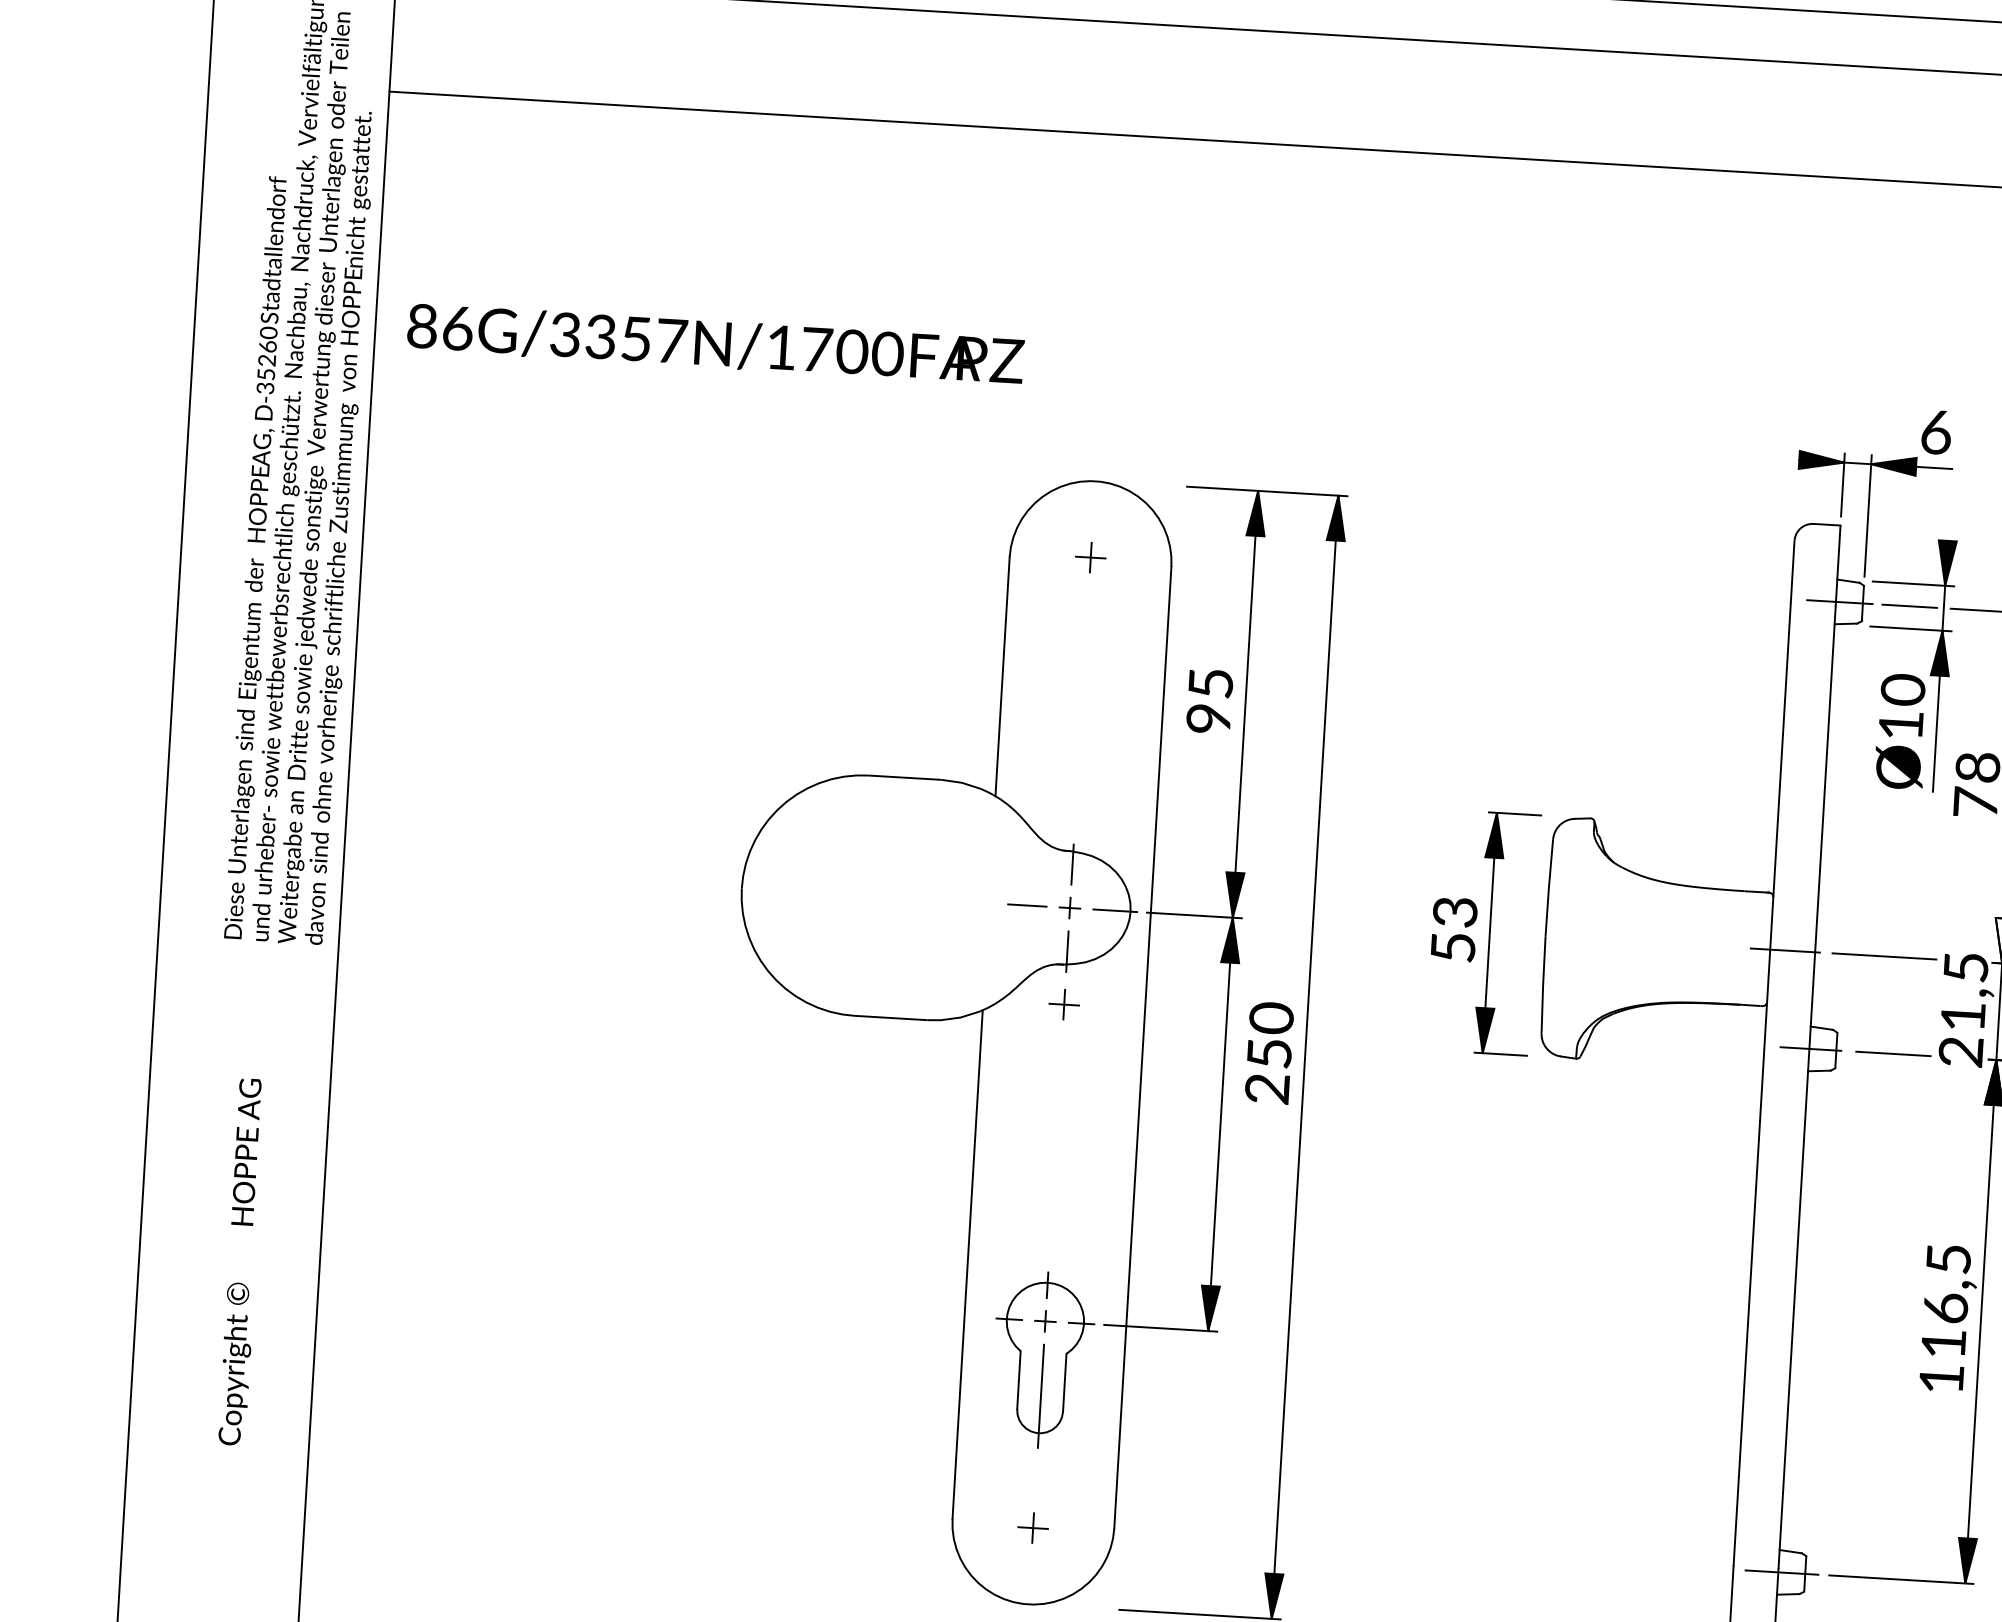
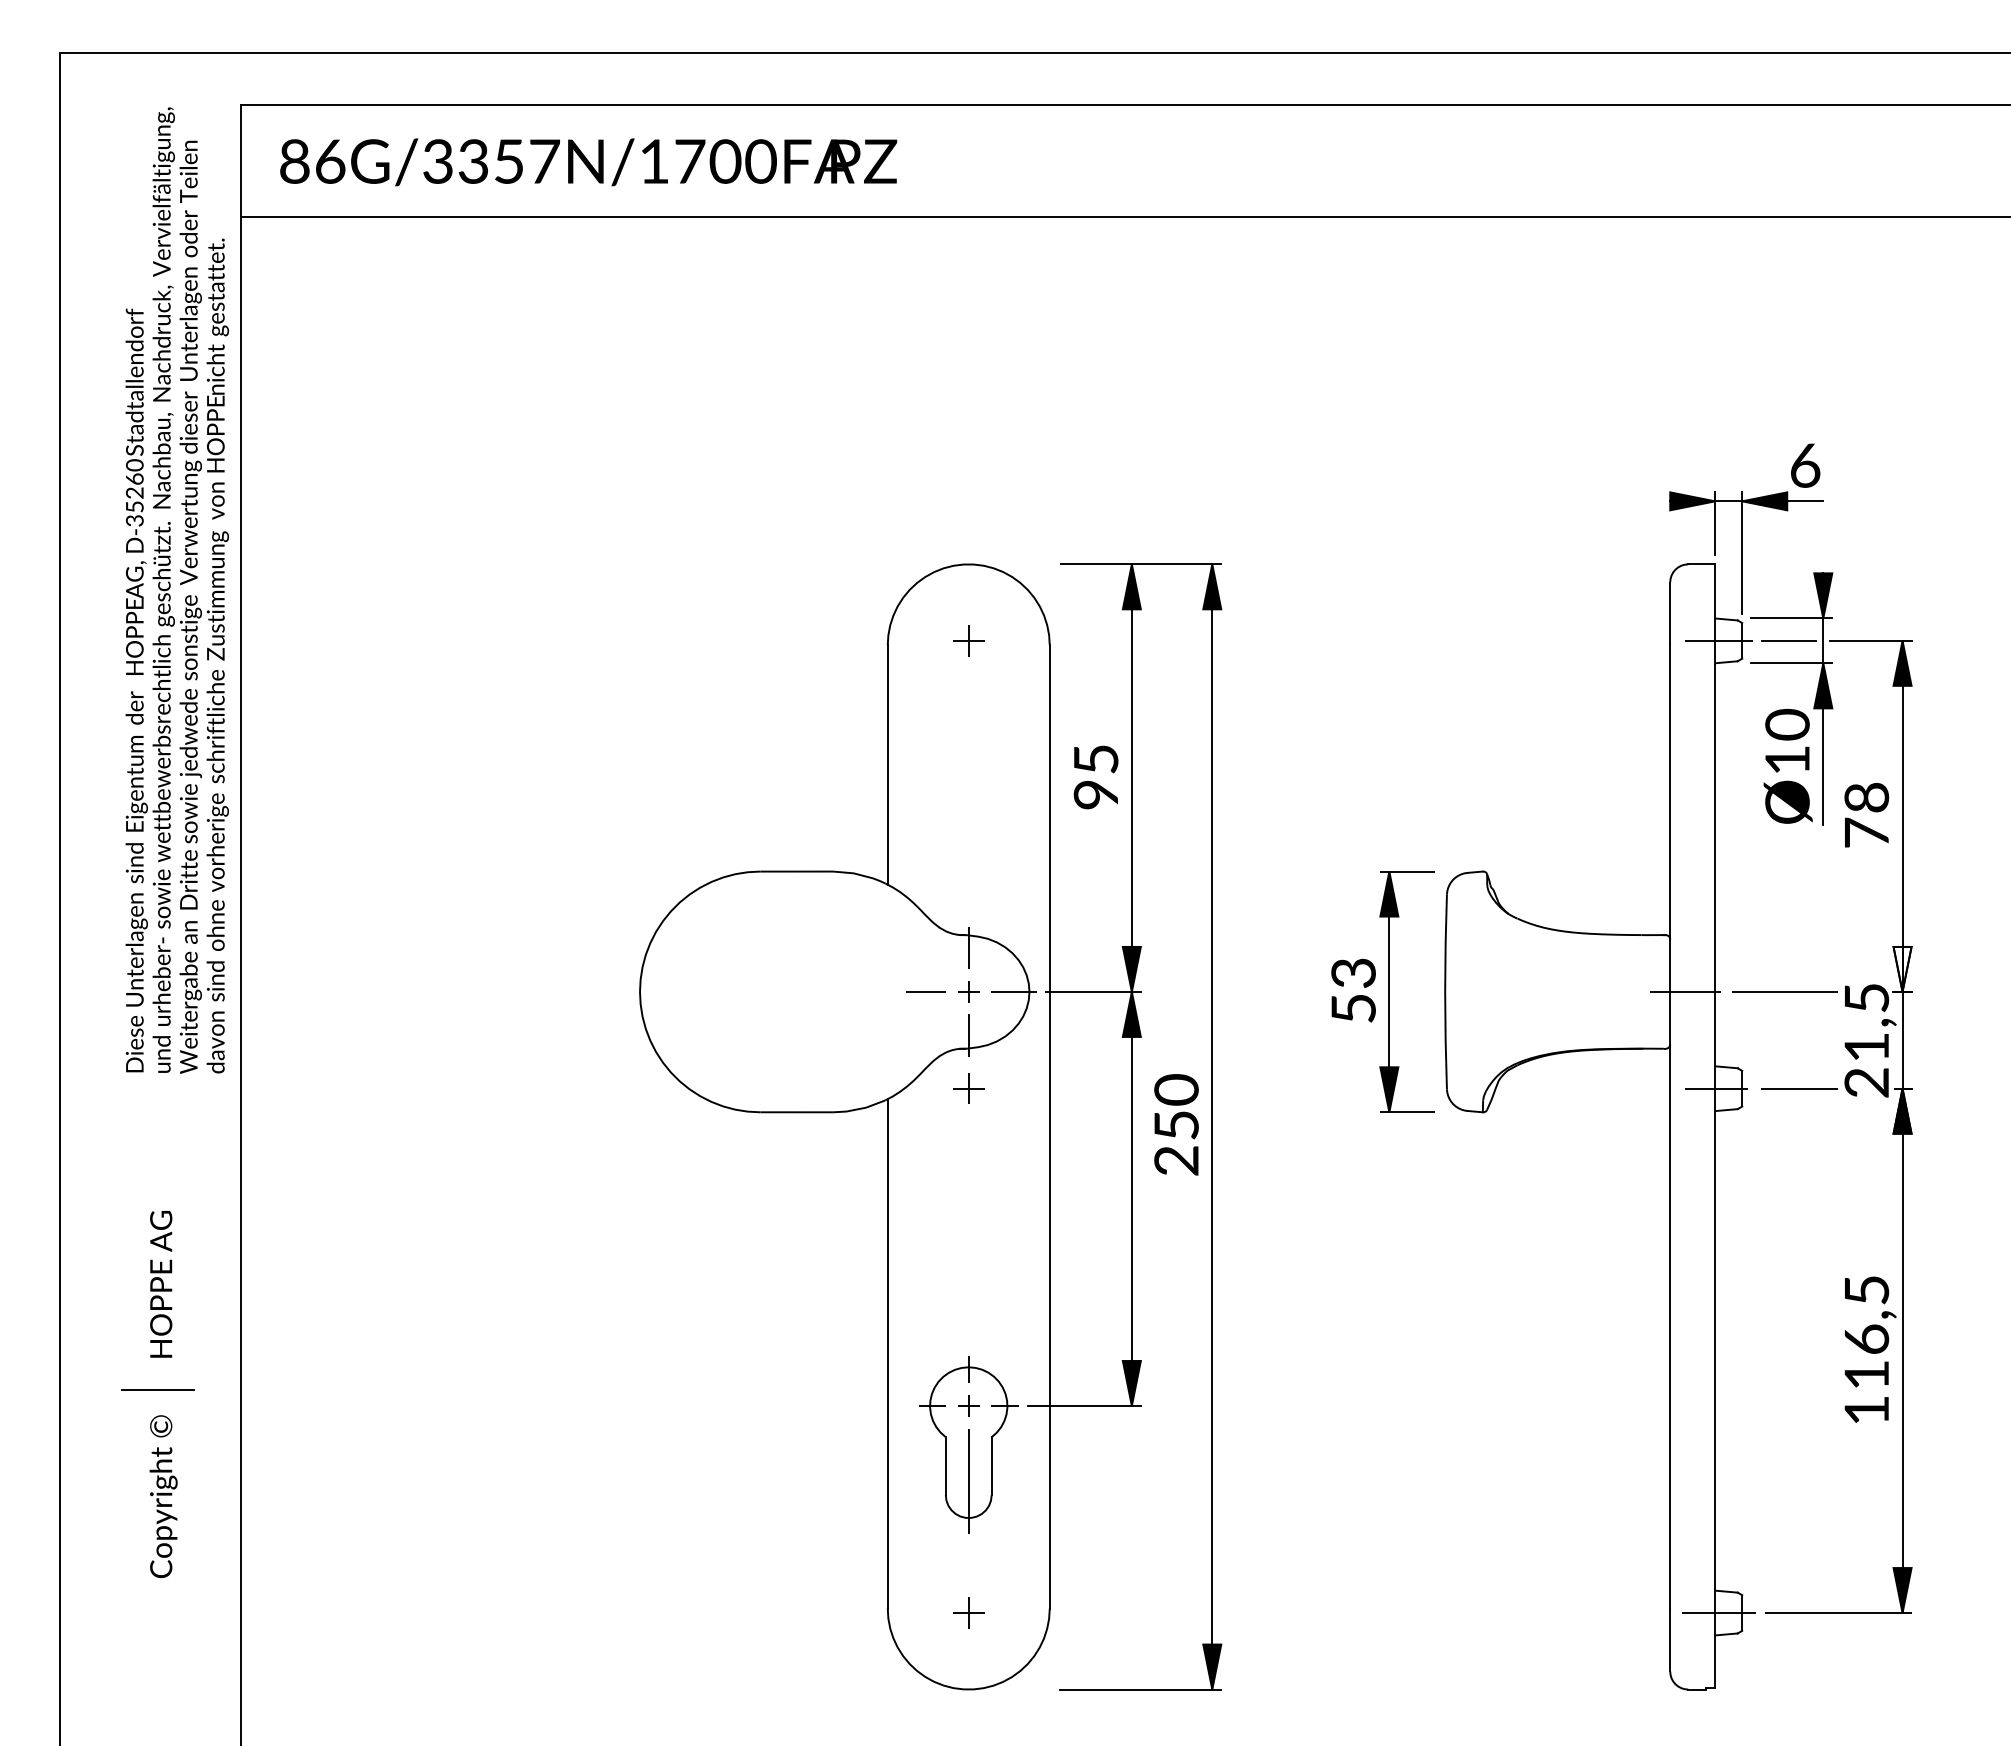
text: (715, 344) -> (588, 162), moved
line: (237, 1256) -> (158, 1389), added

